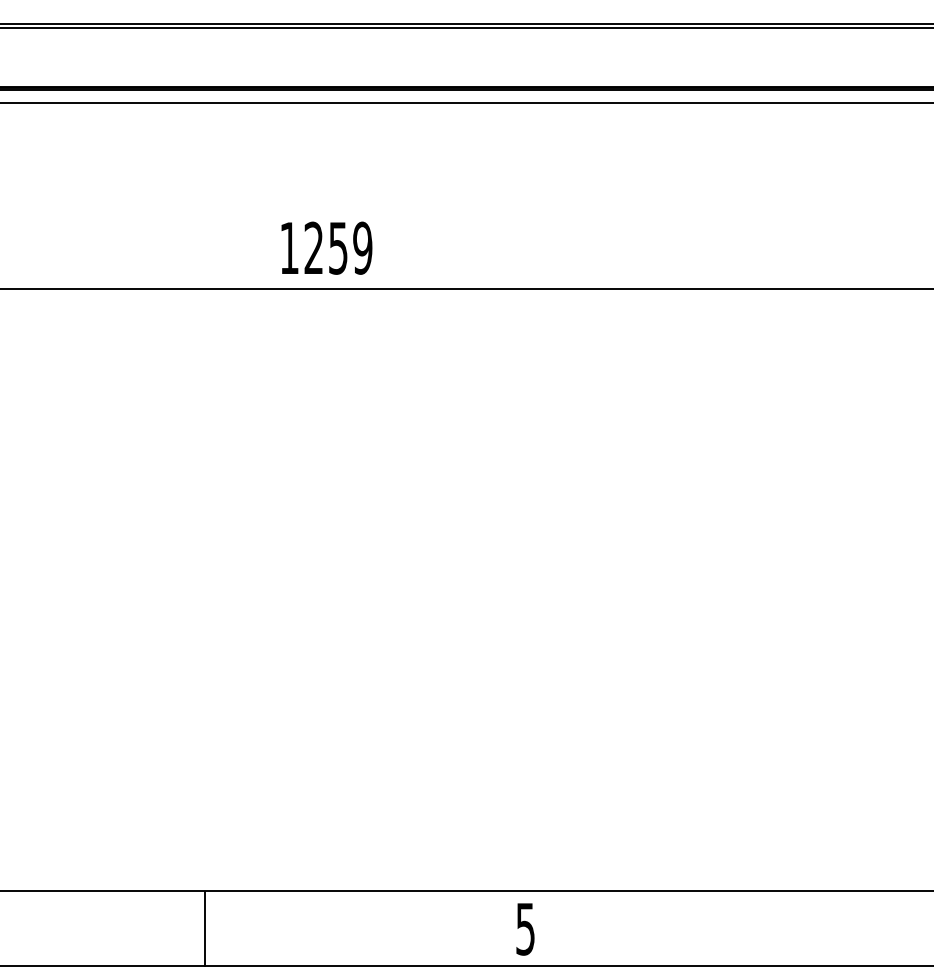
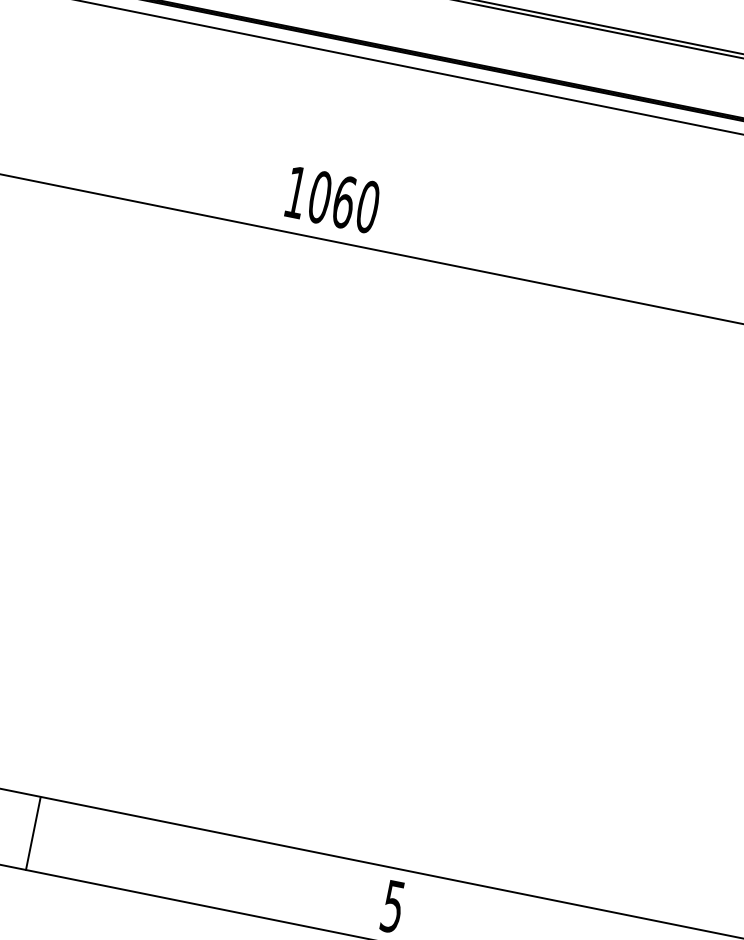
text: (338, 247) -> (344, 201), 1259 -> 1060
line: (204, 928) -> (33, 833), moved

